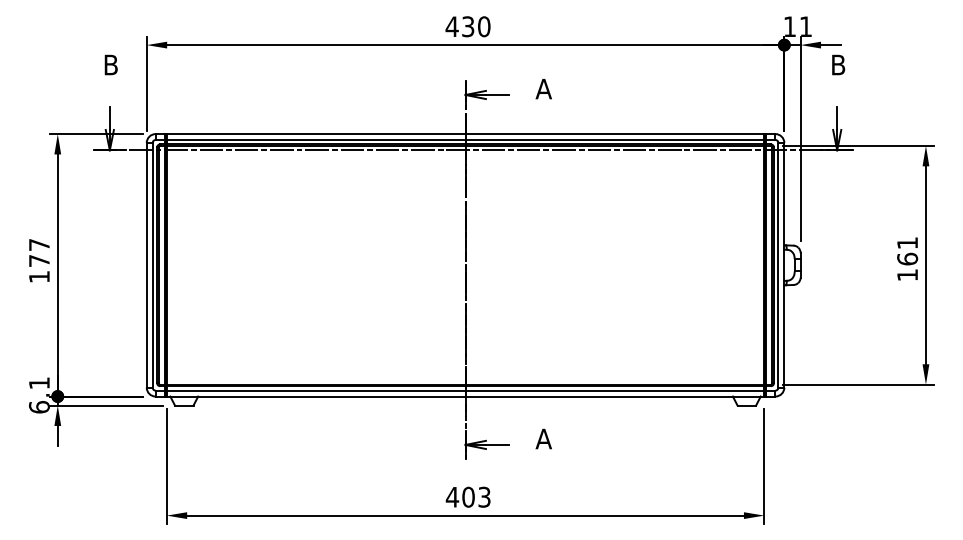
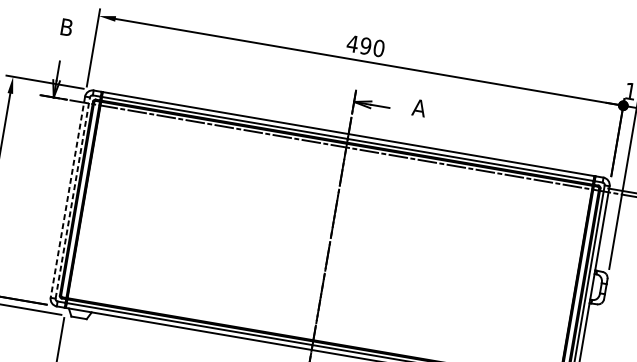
text: (467, 26) -> (365, 45), 430 -> 490
line: (152, 264) -> (72, 197), solid -> dashed
line: (146, 265) -> (67, 197), solid -> dashed

